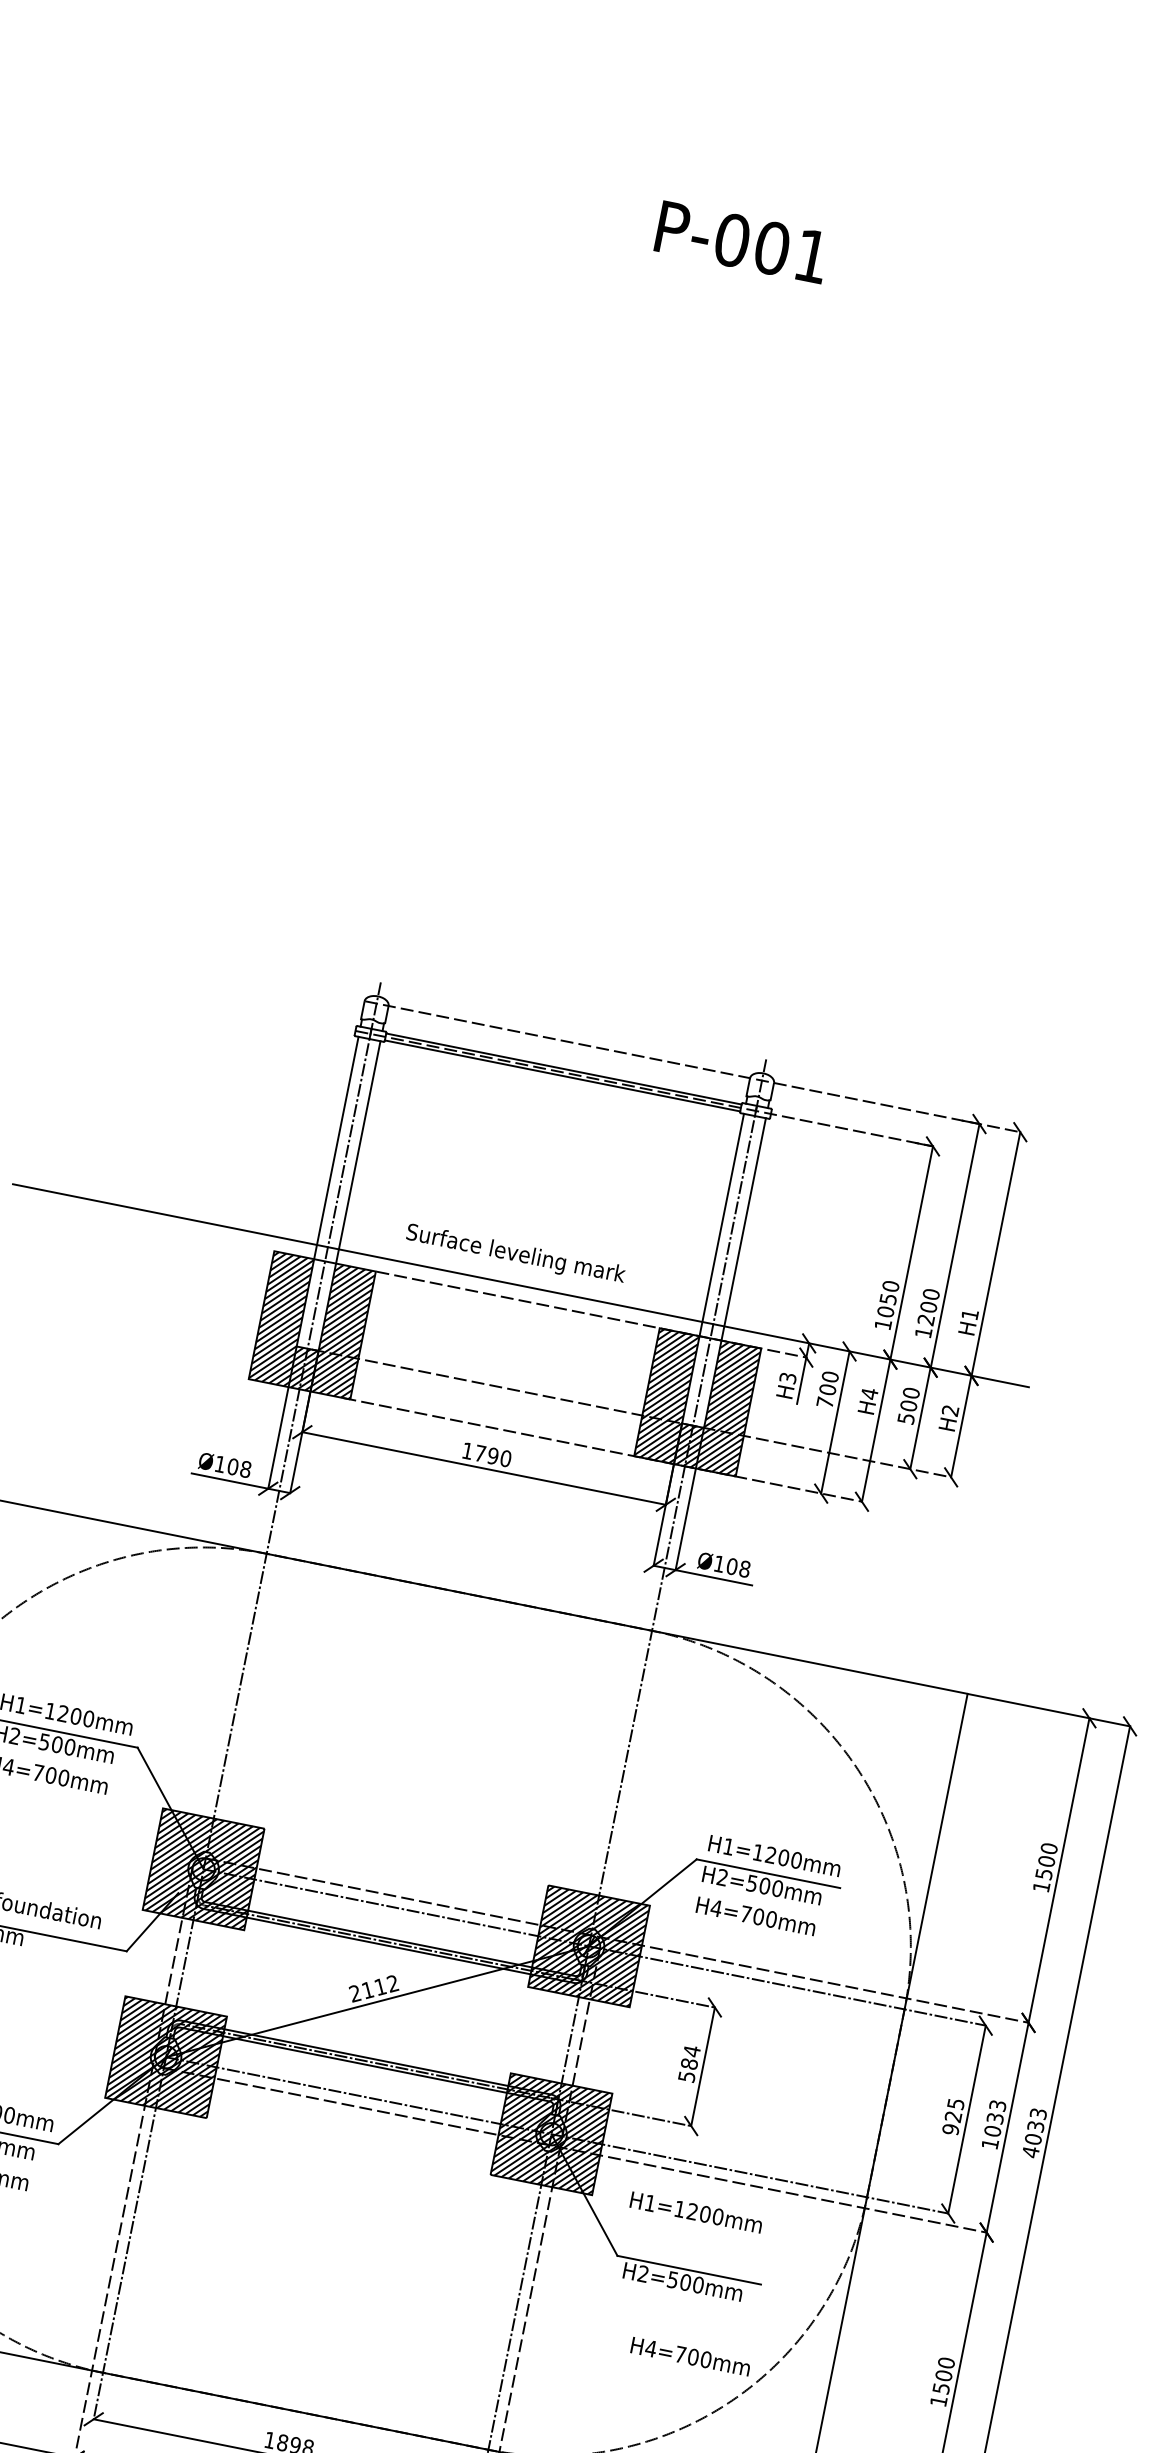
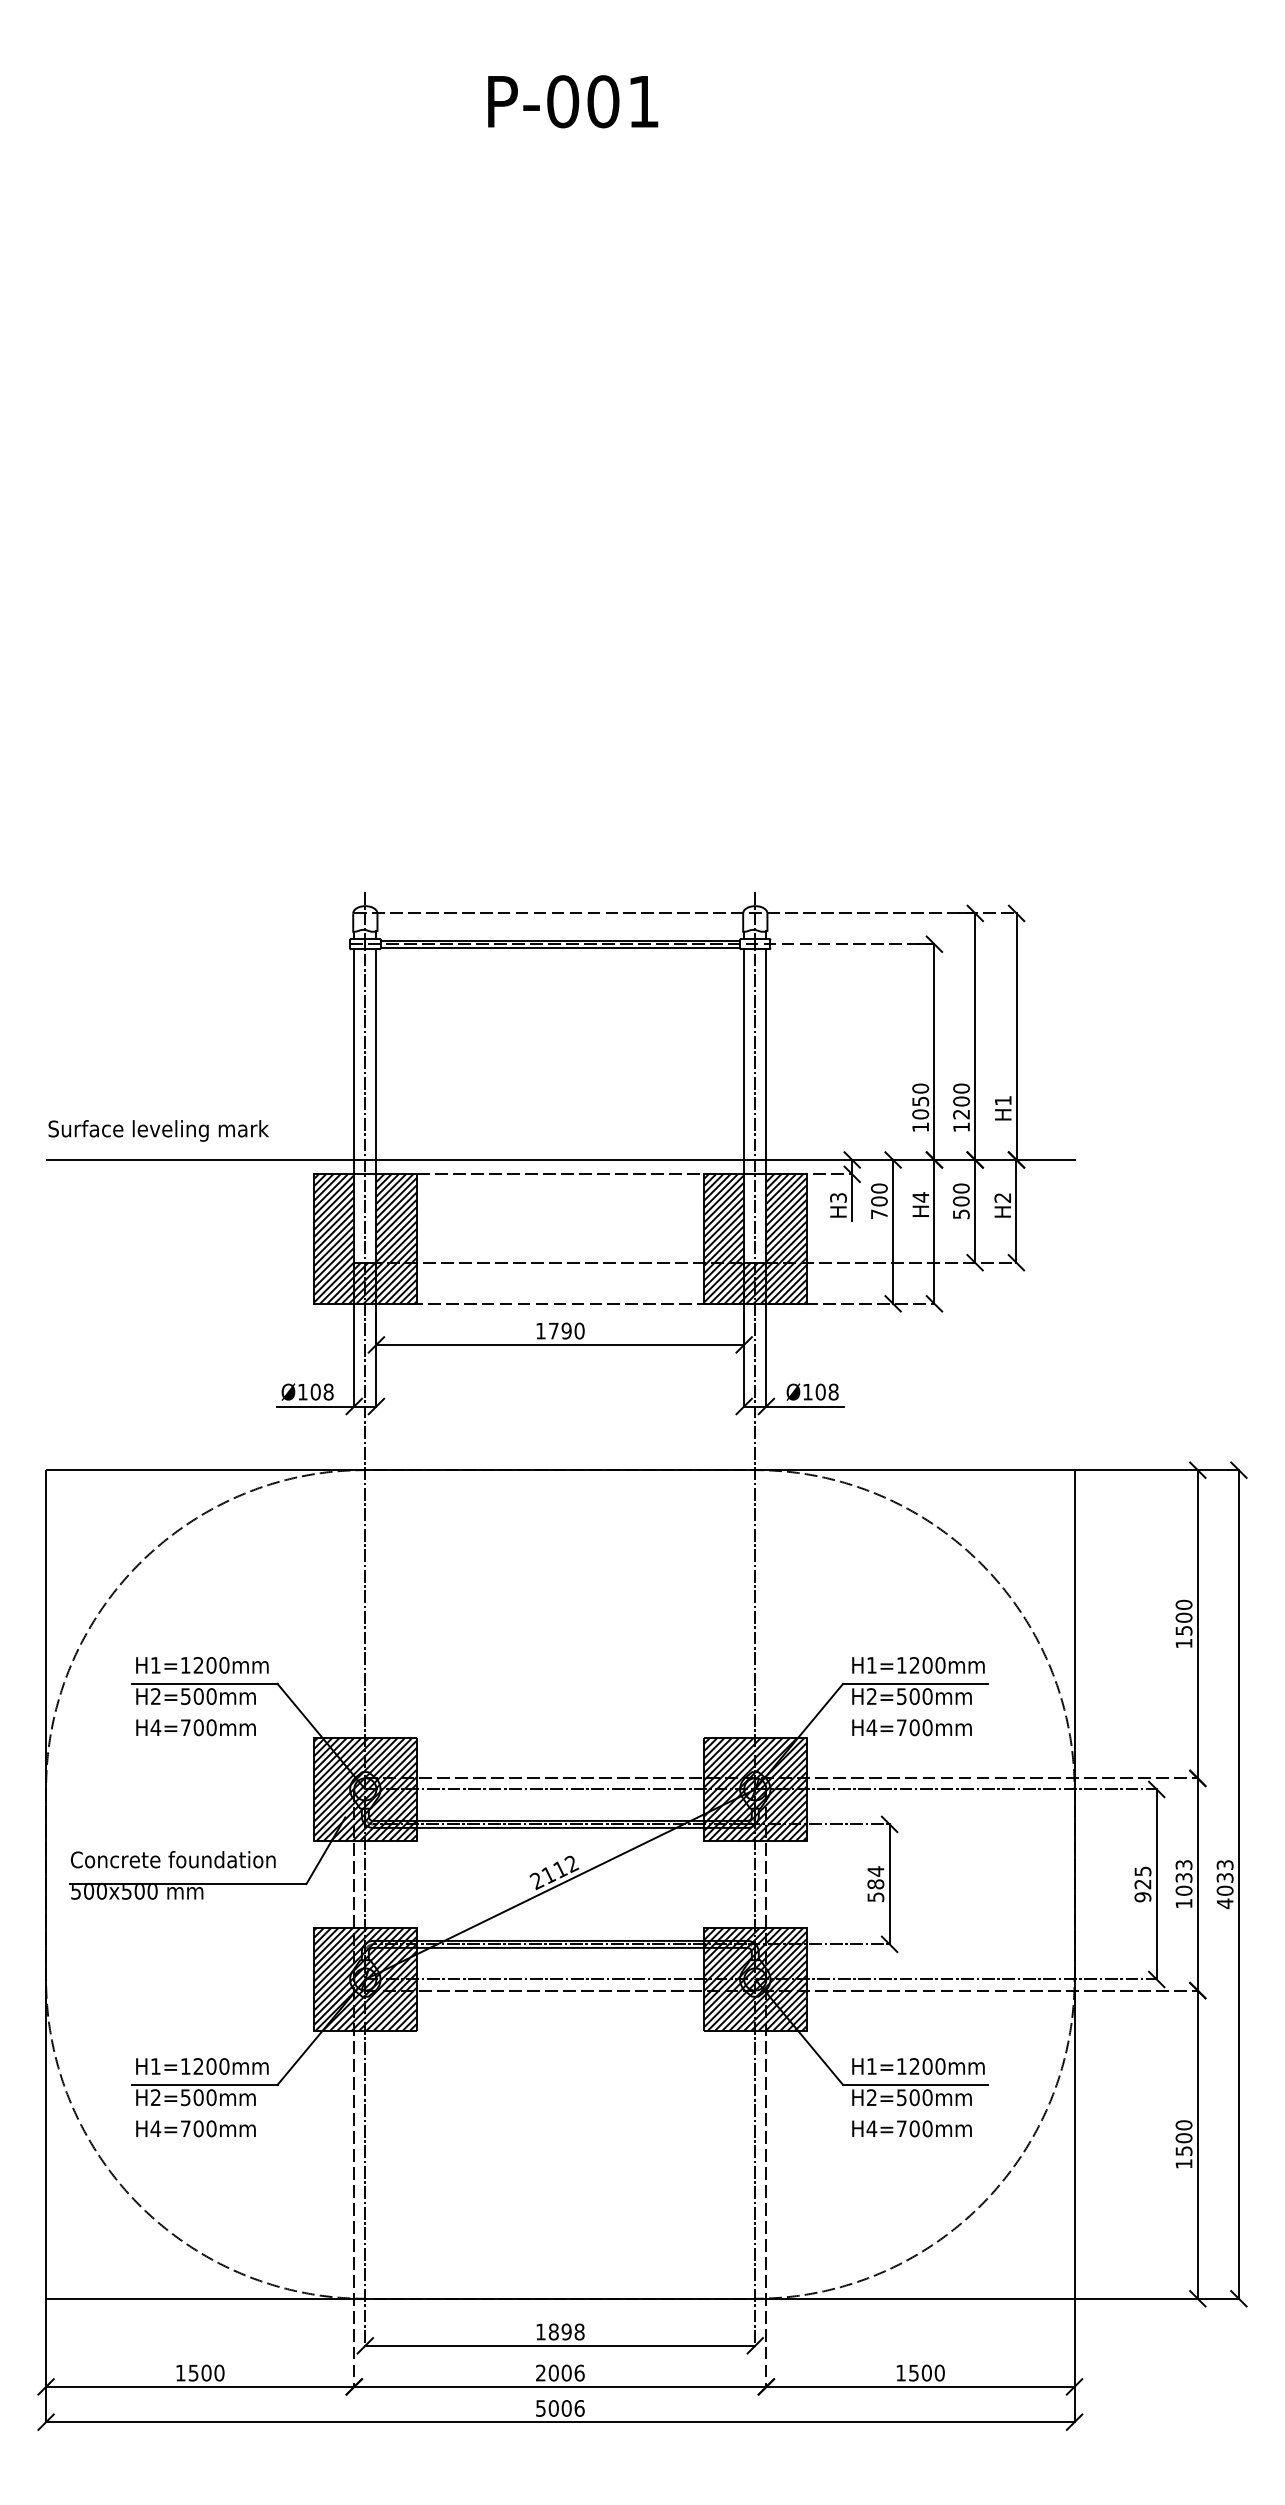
text: (515, 1254) -> (158, 1130), moved
text: (696, 2212) -> (918, 2066), moved
text: (690, 2356) -> (911, 2128), moved

